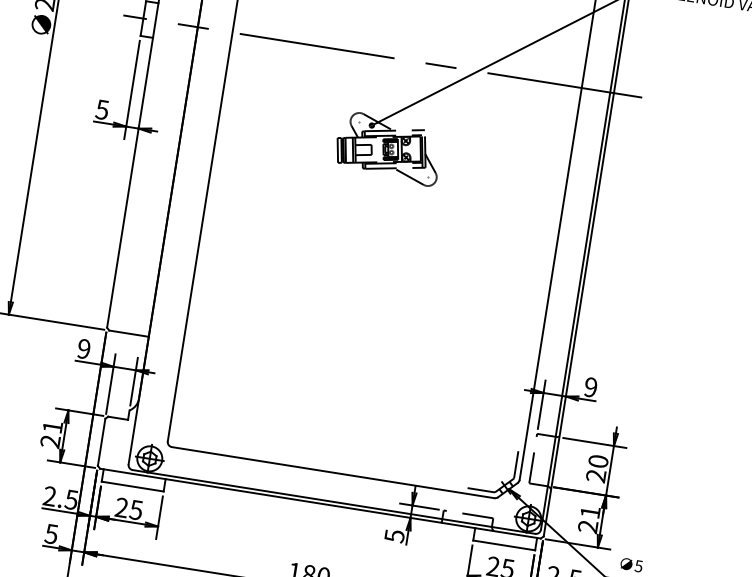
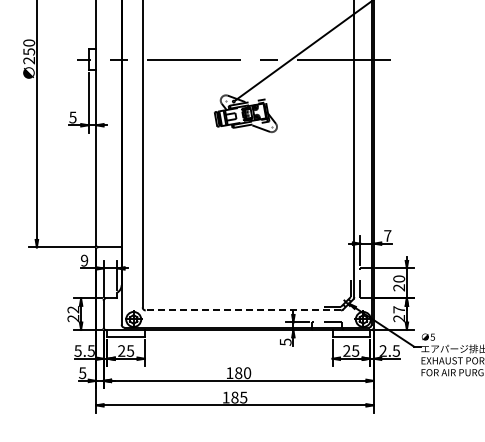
text: (590, 386) -> (387, 235), 9 -> 7
text: (53, 426) -> (73, 309), 21 -> 22
line: (333, 472) -> (243, 310), solid -> dashed
text: (48, 495) -> (77, 350), 2.5 -> 5.5
text: (589, 511) -> (398, 309), 21 -> 27

